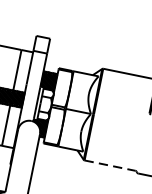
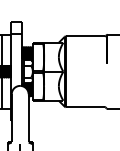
line: (110, 166) -> (85, 107), dashed -> solid

